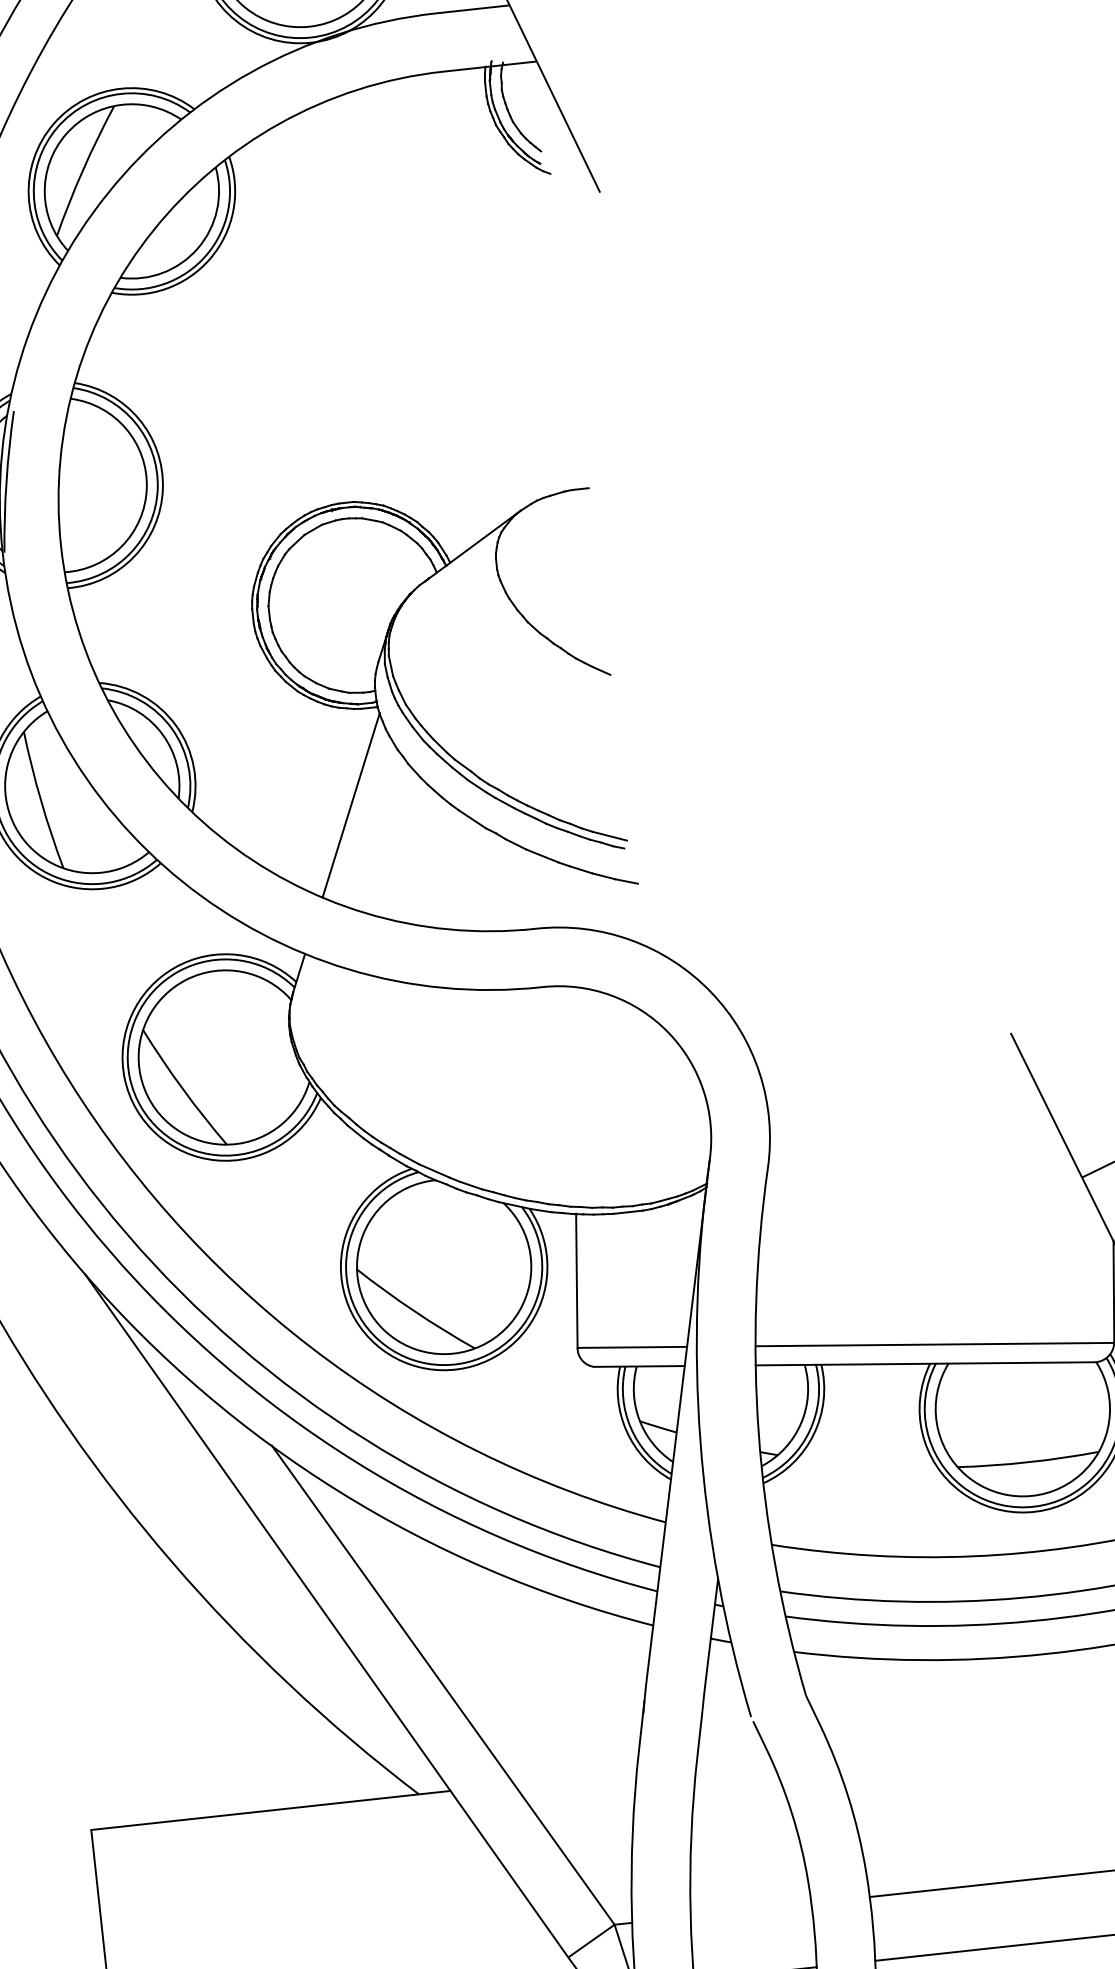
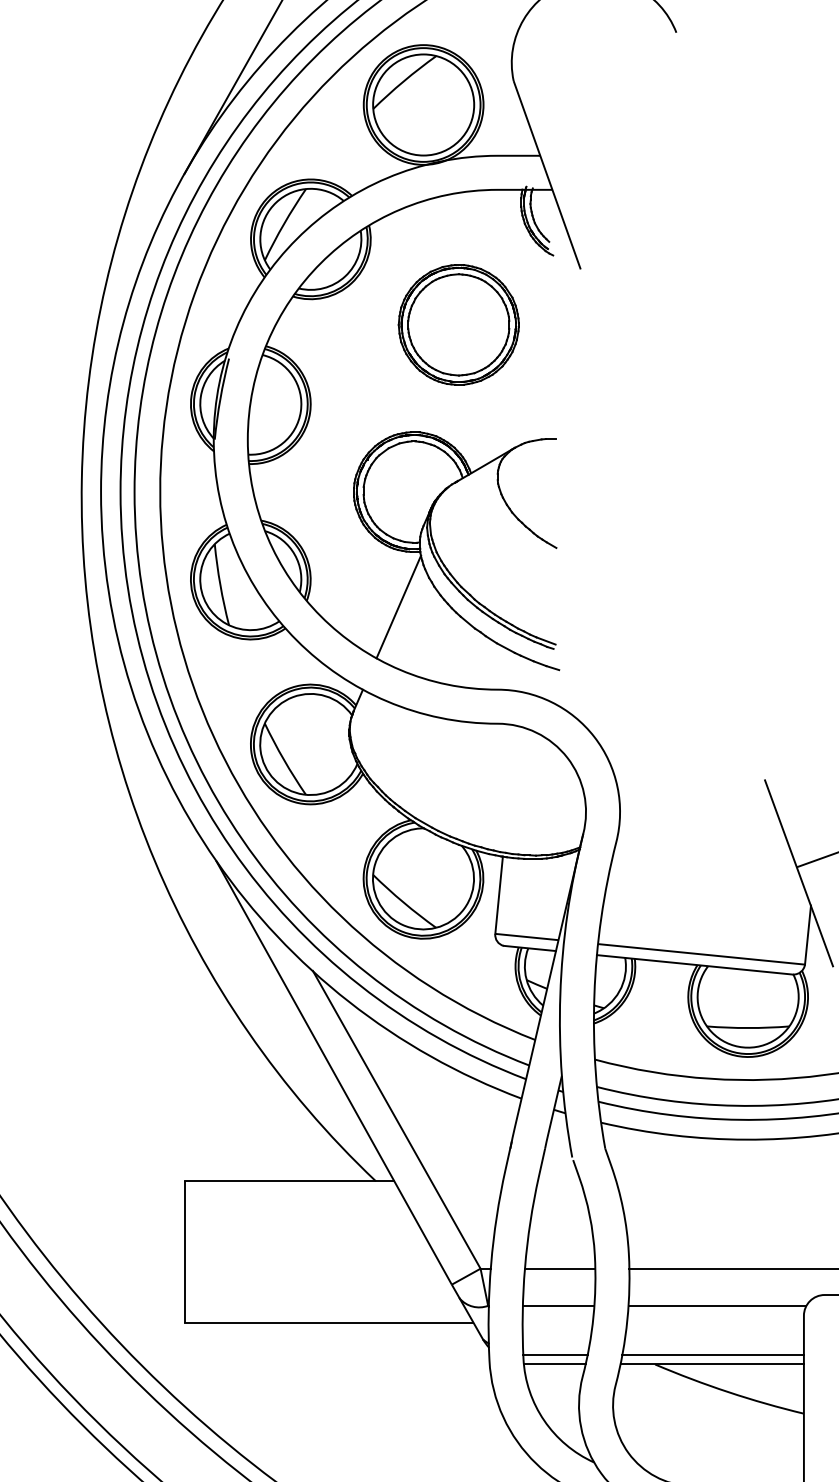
part: (400, 309) -> (458, 324), added
line: (749, 1909) -> (559, 1268), added

